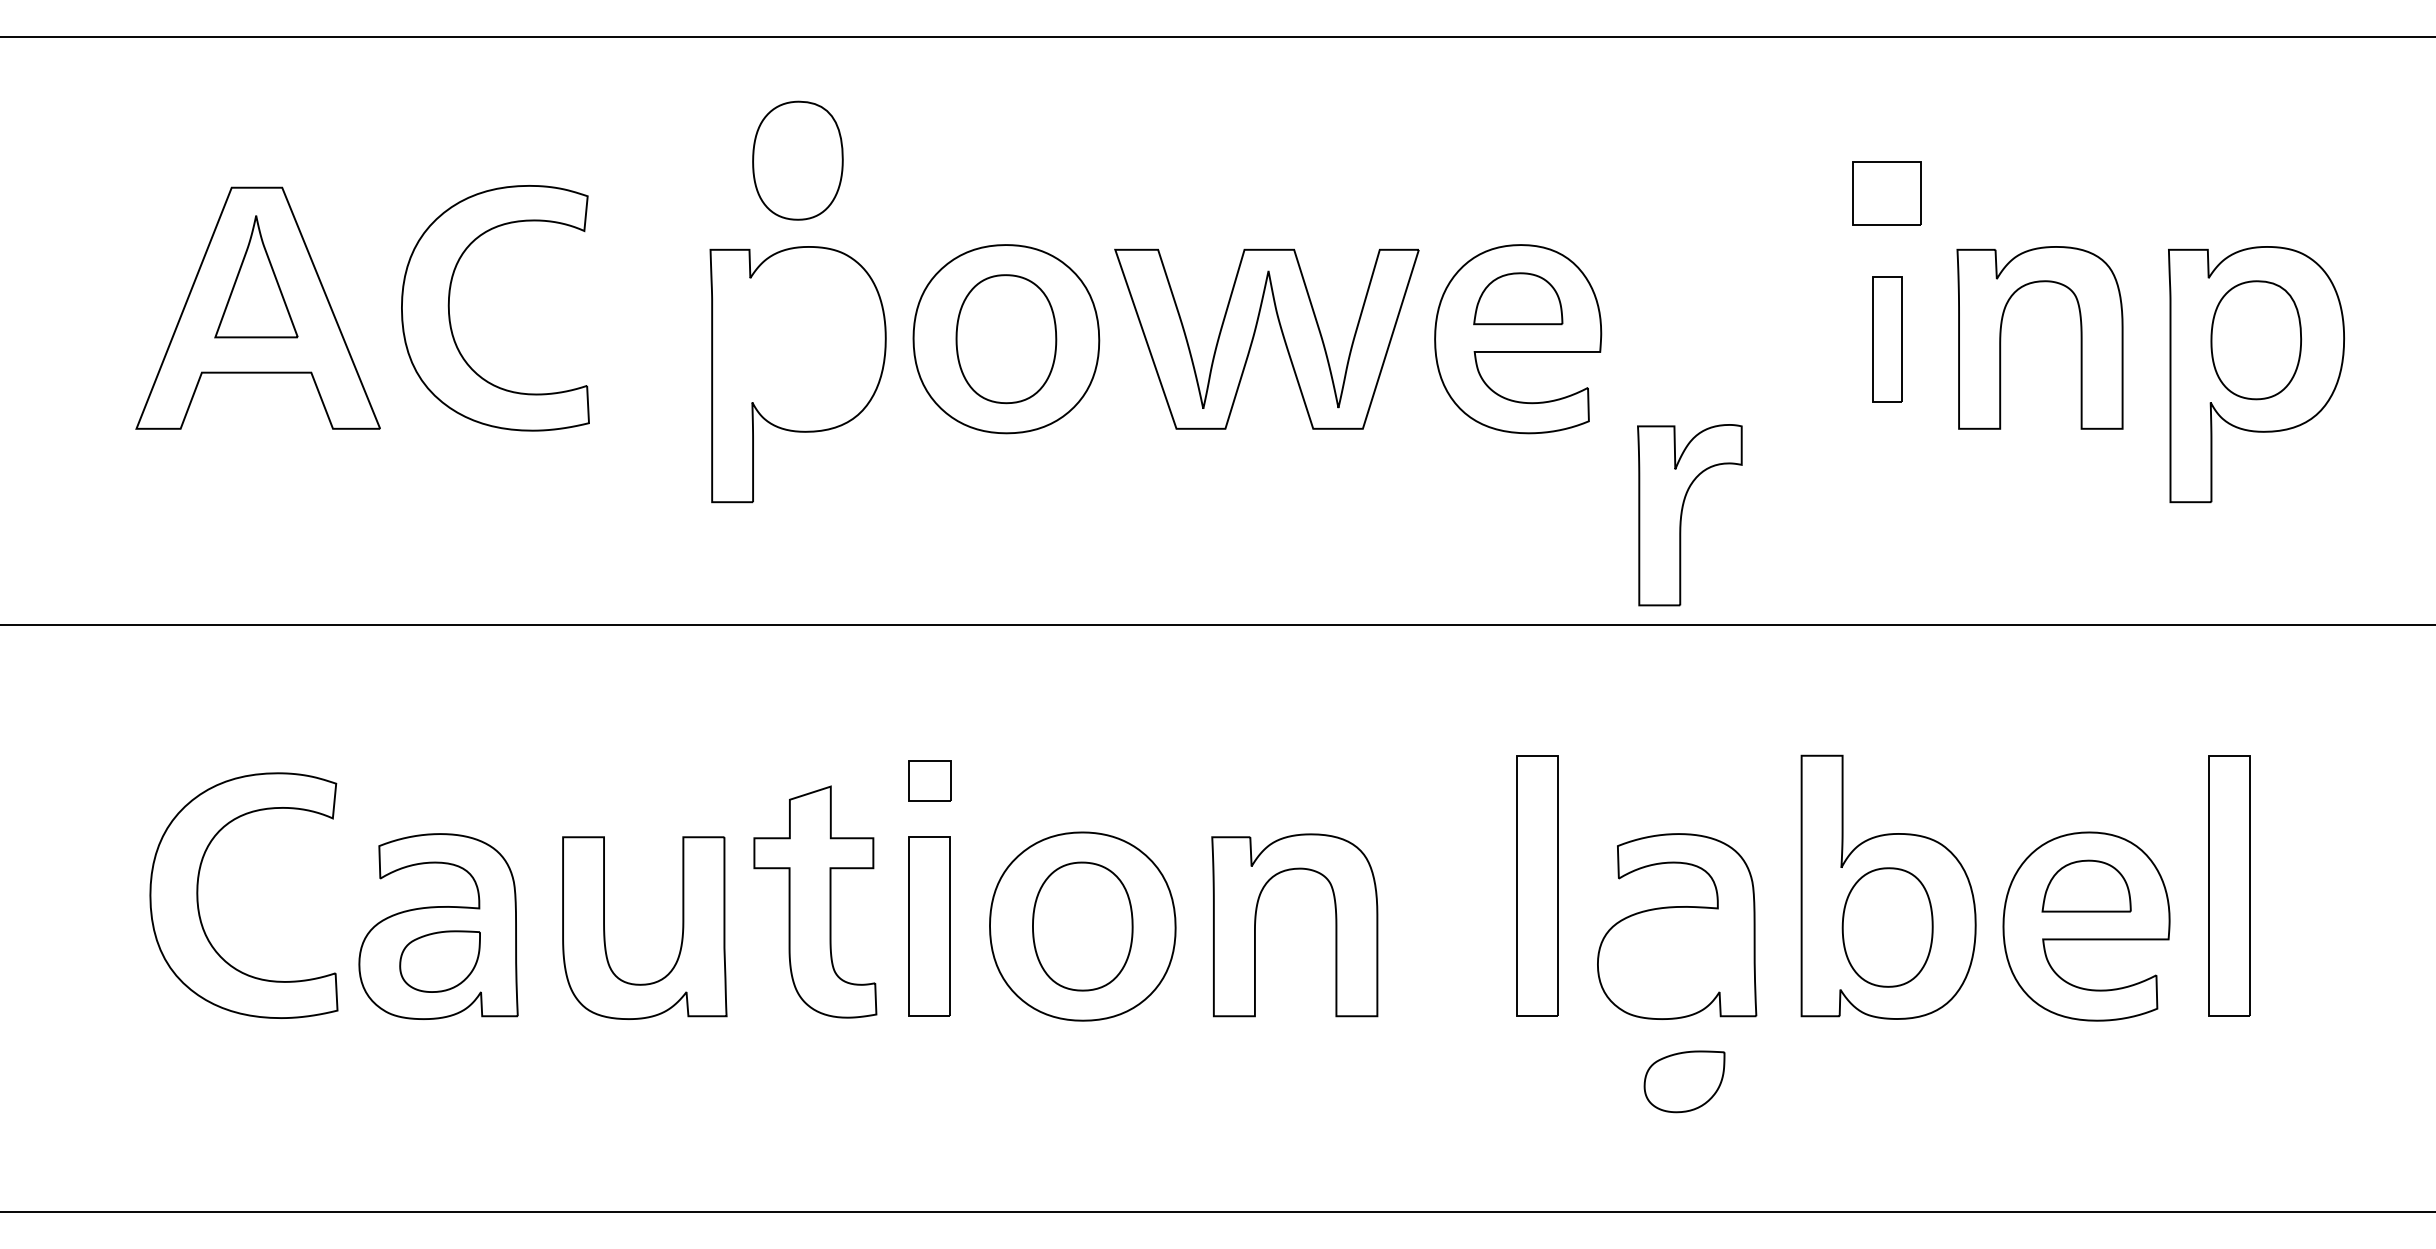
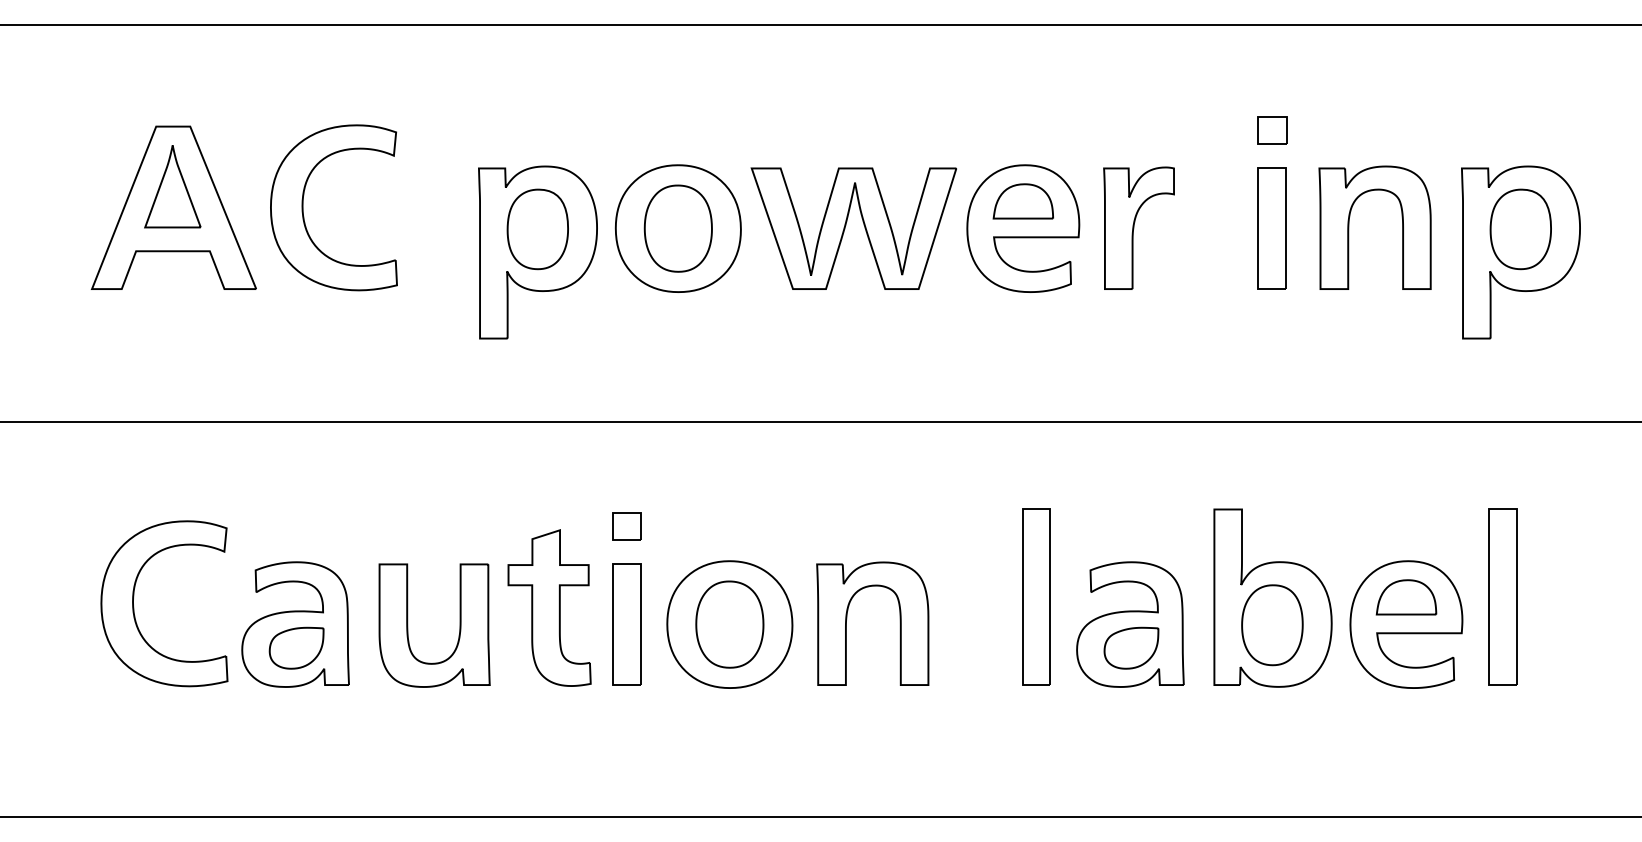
part: (797, 160) -> (537, 229), moved
part: (1887, 193) -> (1272, 130), size x0.62
part: (1886, 338) -> (1271, 228), size x1.43
part: (1689, 513) -> (1138, 227), moved
part: (1684, 1080) -> (1131, 647), moved

